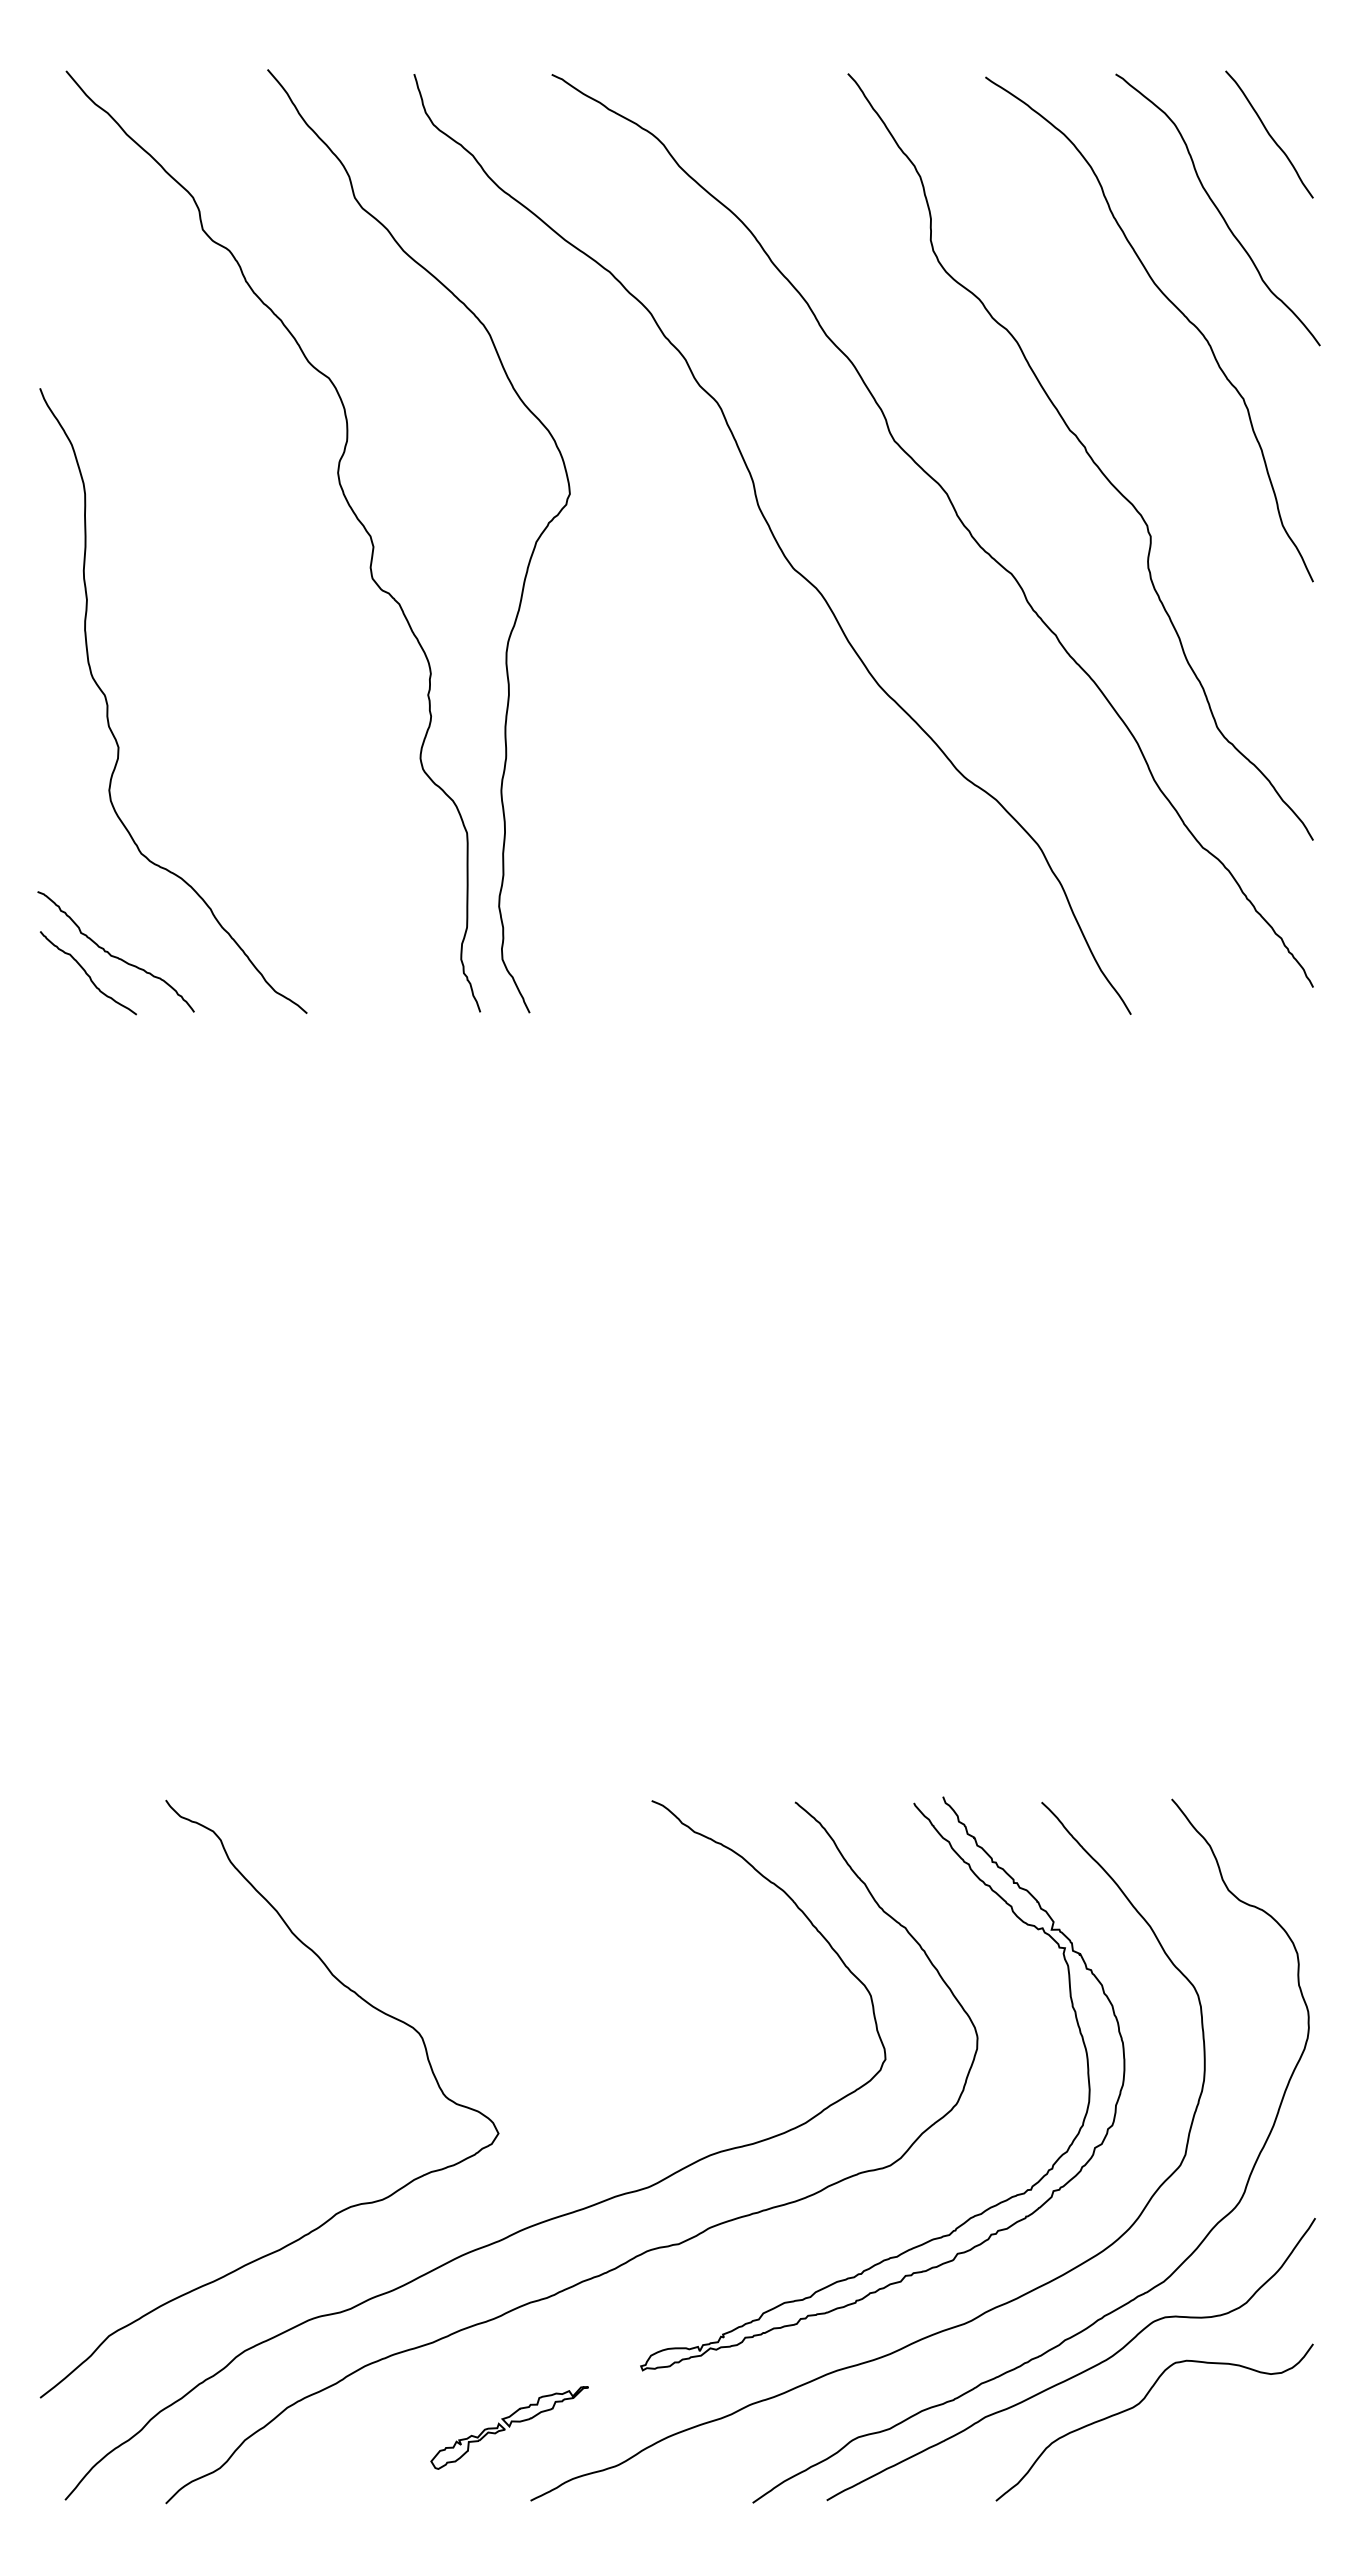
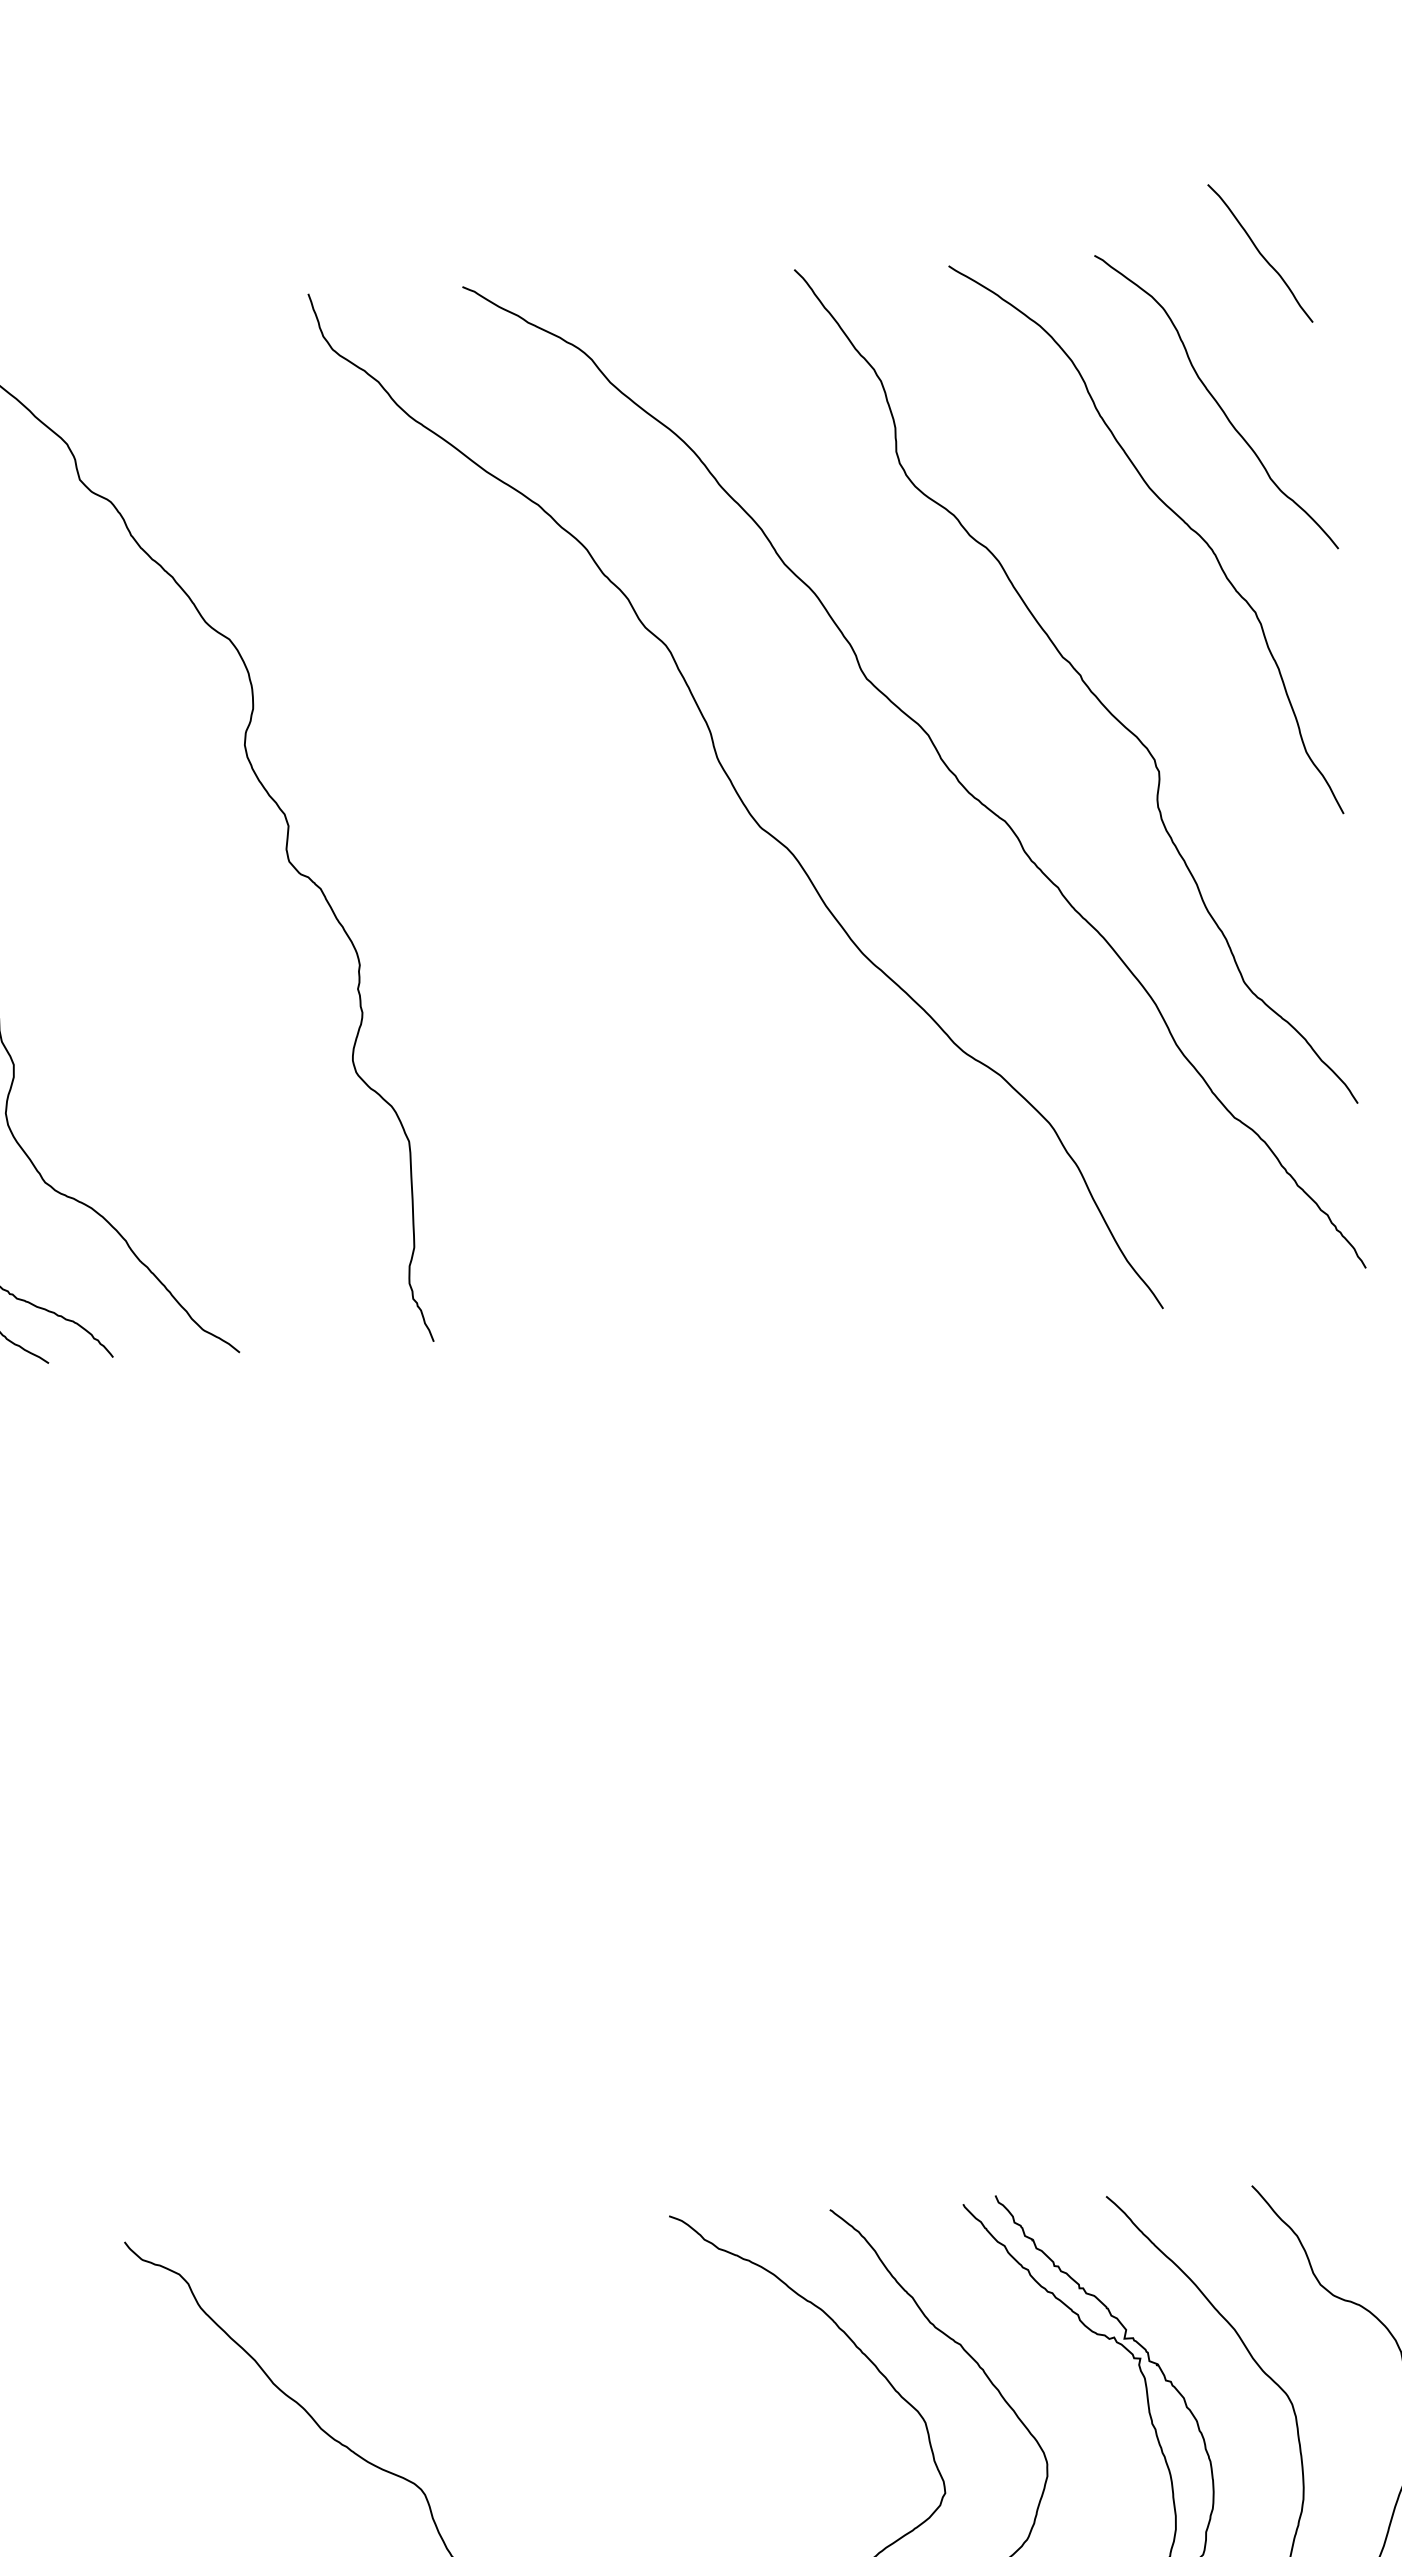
curve: (1269, 134) -> (1260, 253), moved
curve: (526, 568) -> (461, 841), removed

